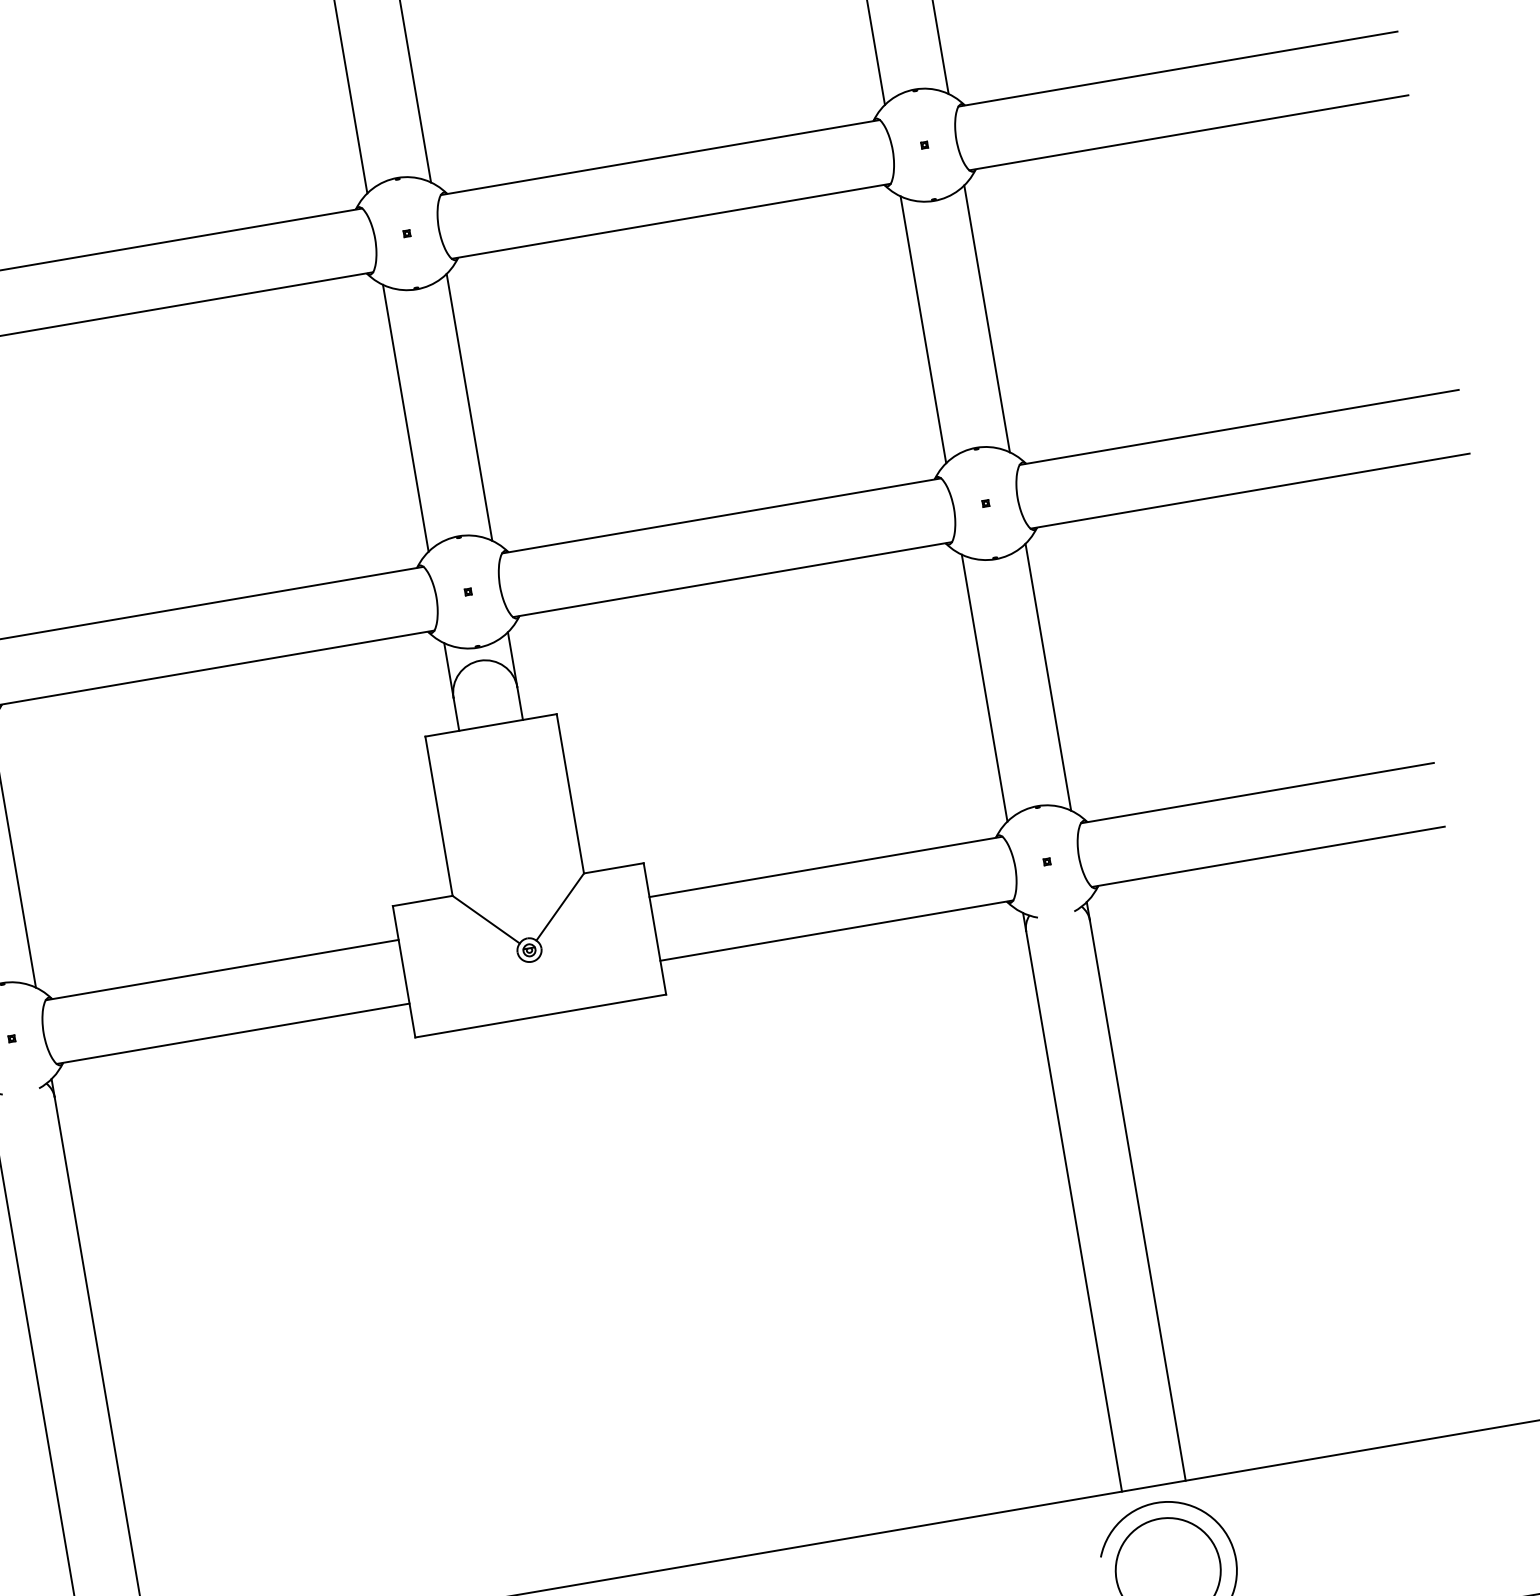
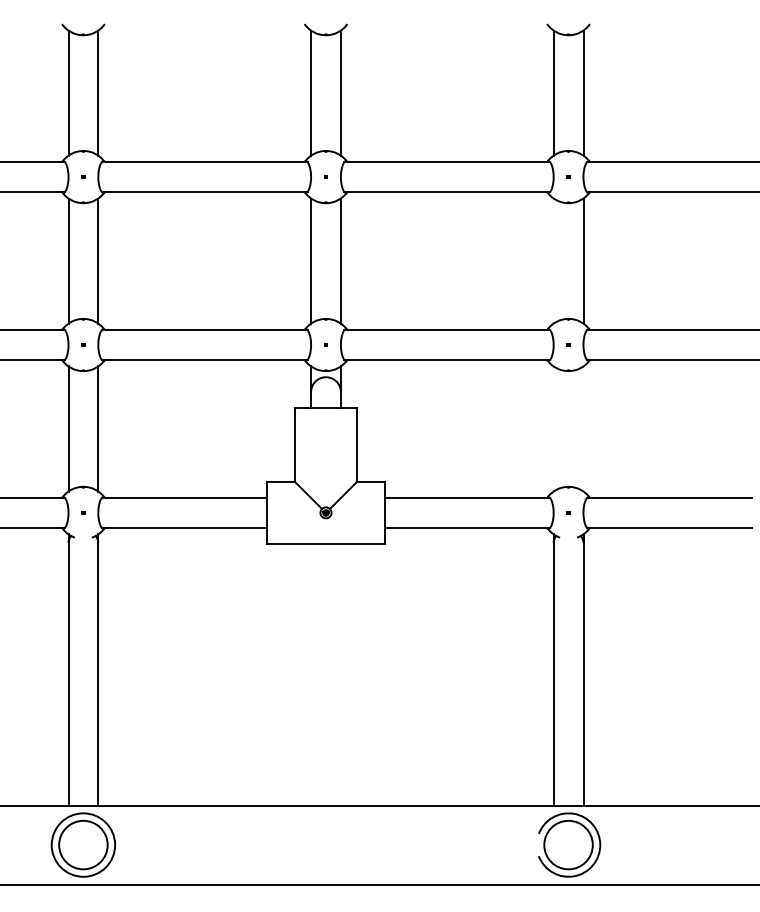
line: (922, 328) -> (553, 260), removed
line: (1048, 676) -> (583, 428), removed
line: (984, 687) -> (553, 428), removed

